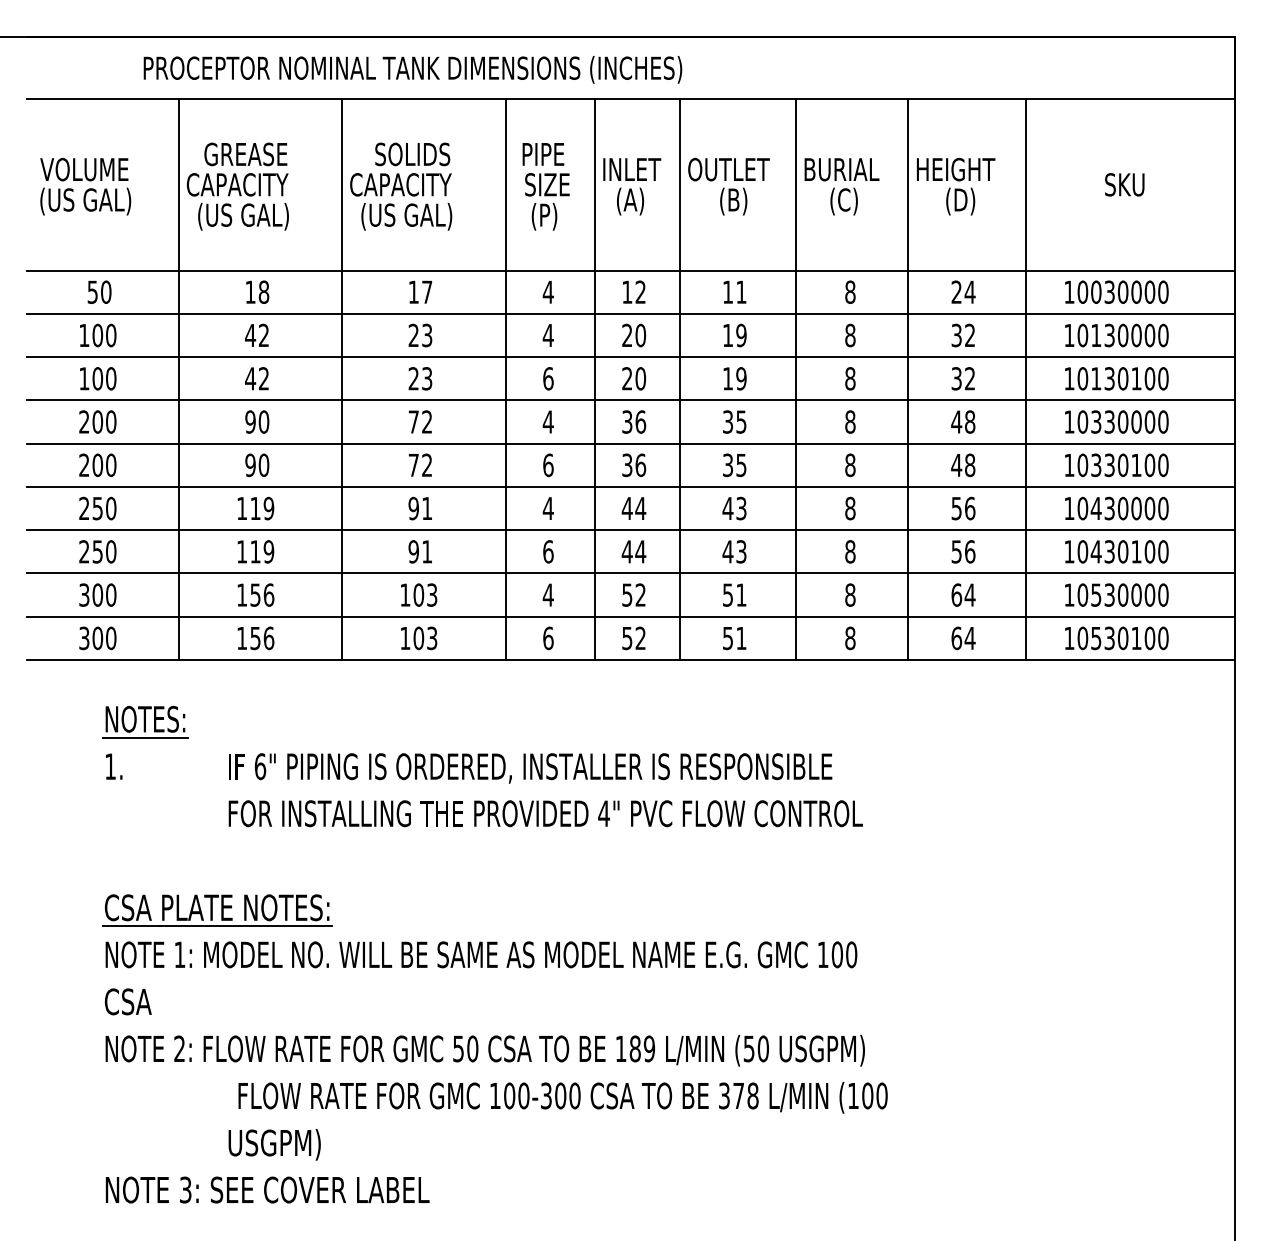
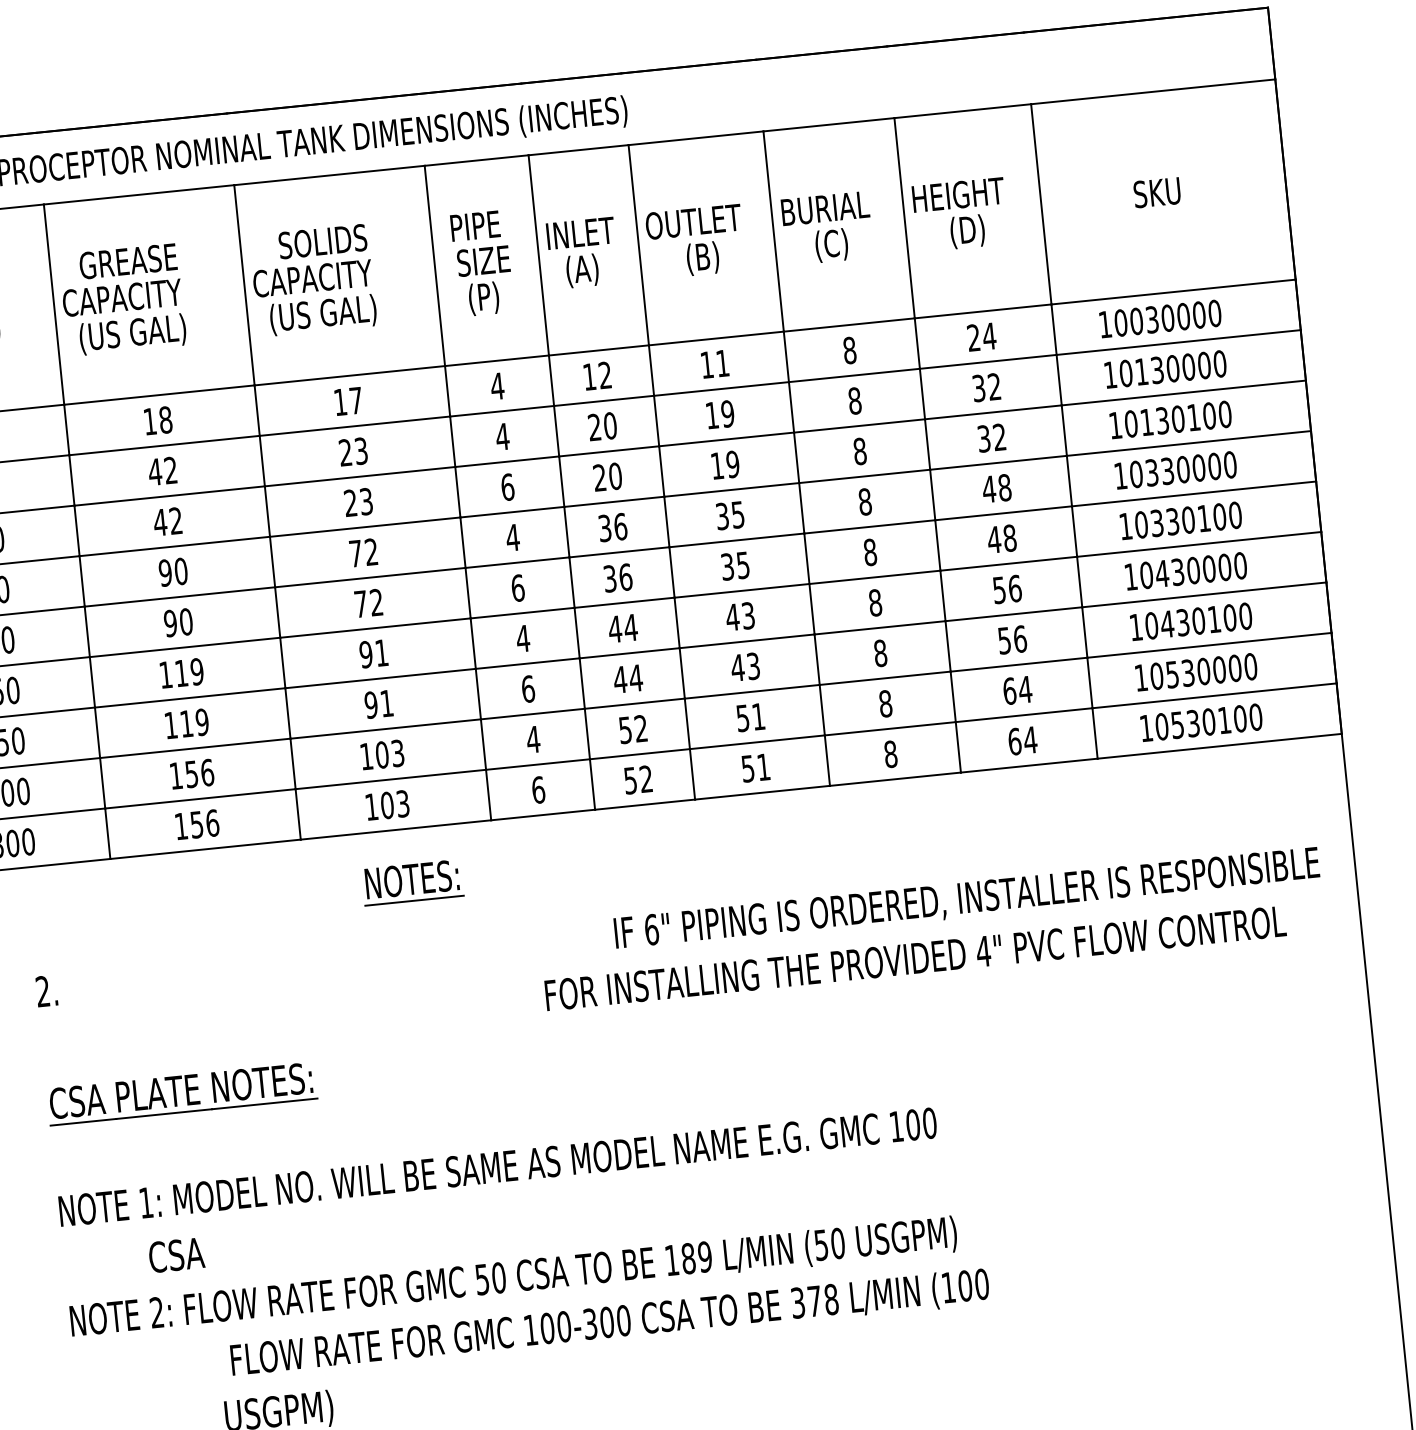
part: (145, 721) -> (412, 882), moved
text: (110, 766) -> (42, 991), 1. -> 2.
text: (530, 768) -> (967, 899), moved
text: (545, 813) -> (915, 958), moved
part: (217, 910) -> (181, 1094), moved
text: (127, 1001) -> (175, 1254), moved

